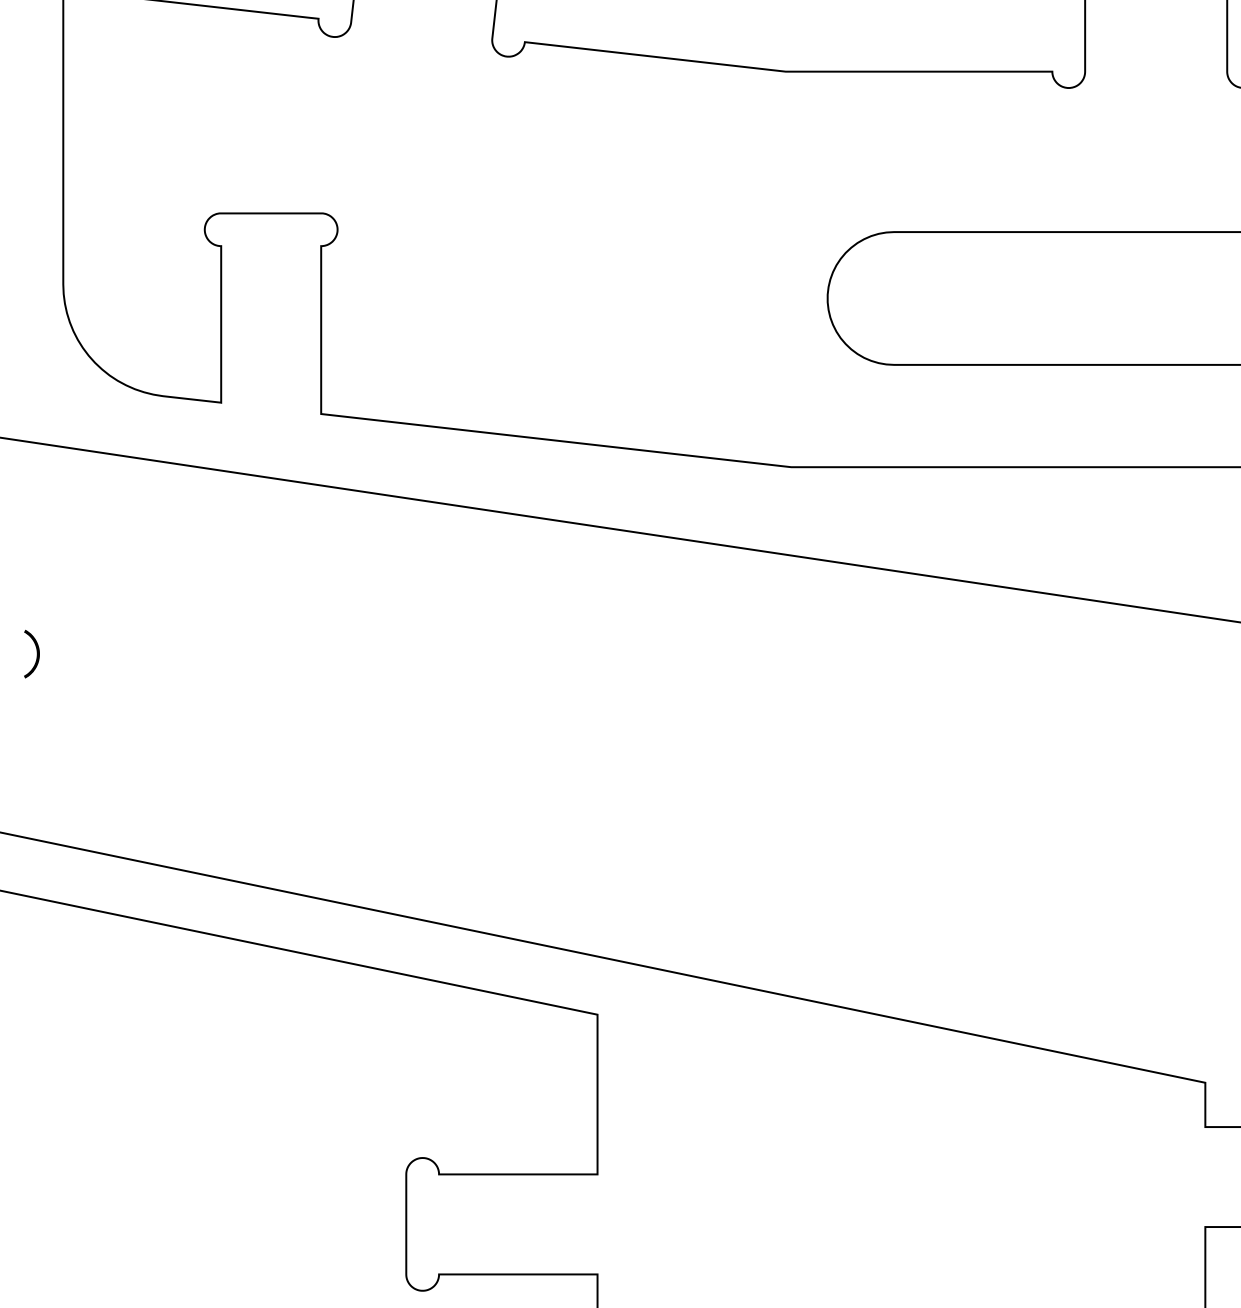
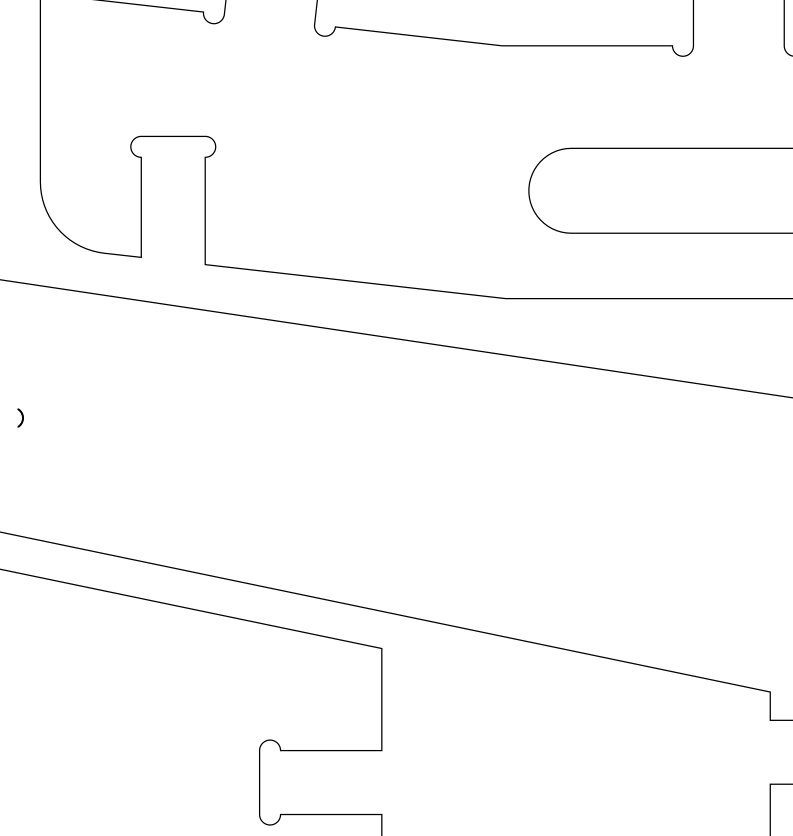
part: (32, 653) -> (20, 417), size x0.62

